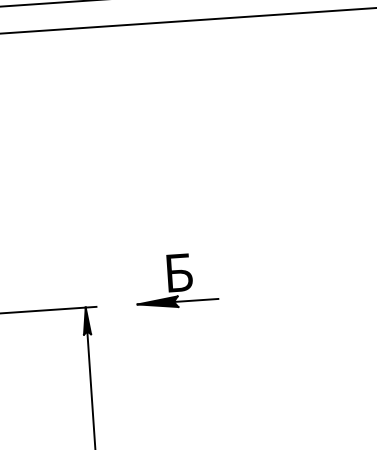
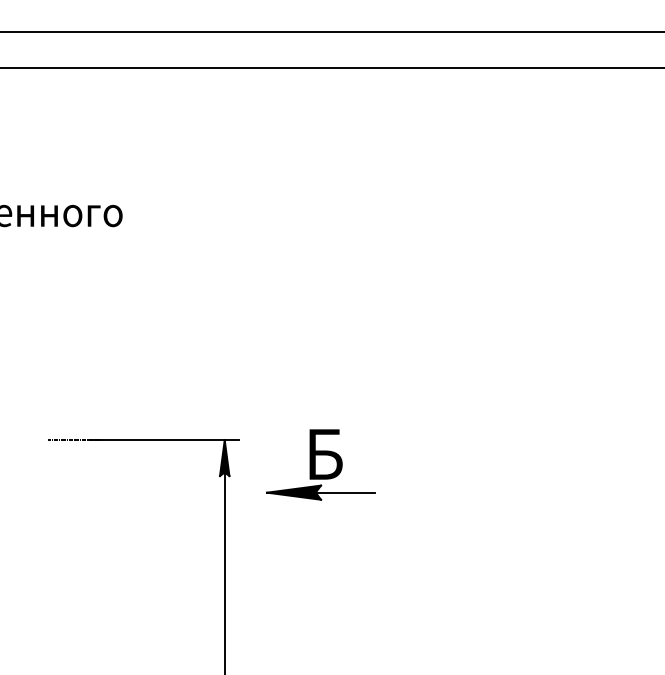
part: (176, 280) -> (320, 464), moved

